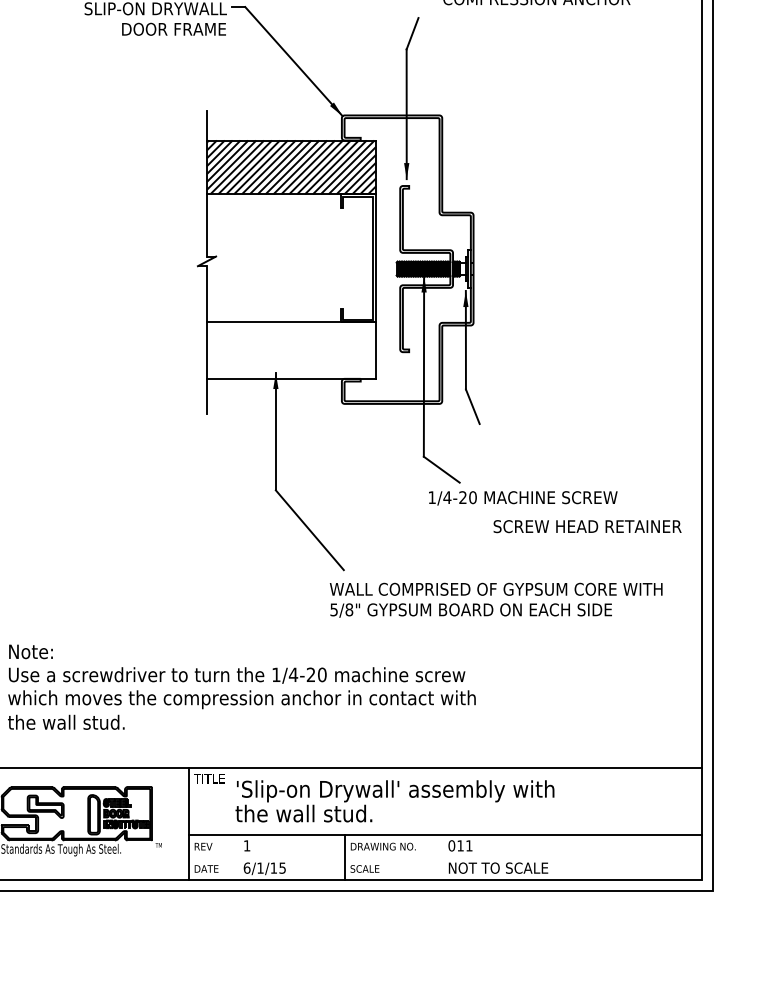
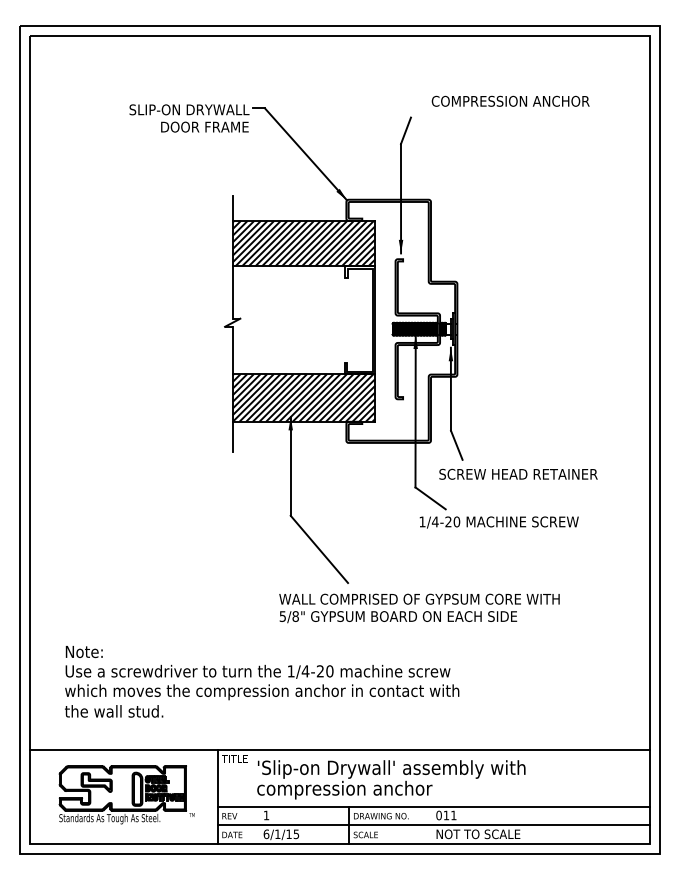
hatch: (291, 350) -> (303, 397), added
text: (587, 525) -> (518, 473), moved
text: (496, 600) -> (419, 608), moved
text: (339, 815) -> (344, 789), the wall stud. -> compression anchor
line: (445, 857) -> (433, 825), added

